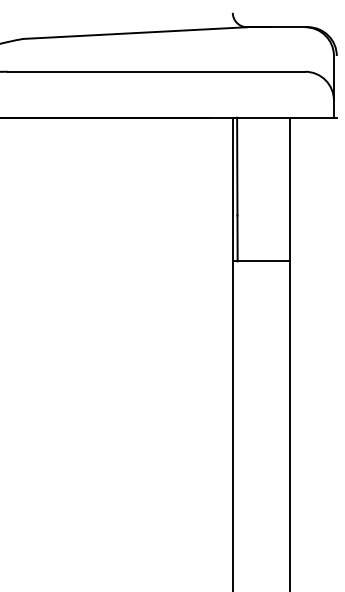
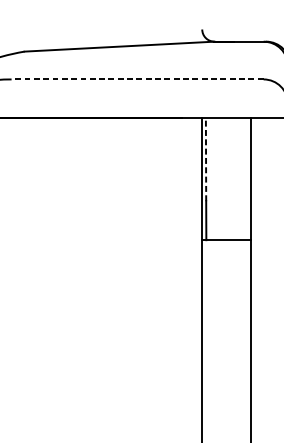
line: (156, 71) -> (137, 79), solid -> dashed
line: (237, 166) -> (206, 159), solid -> dashed

